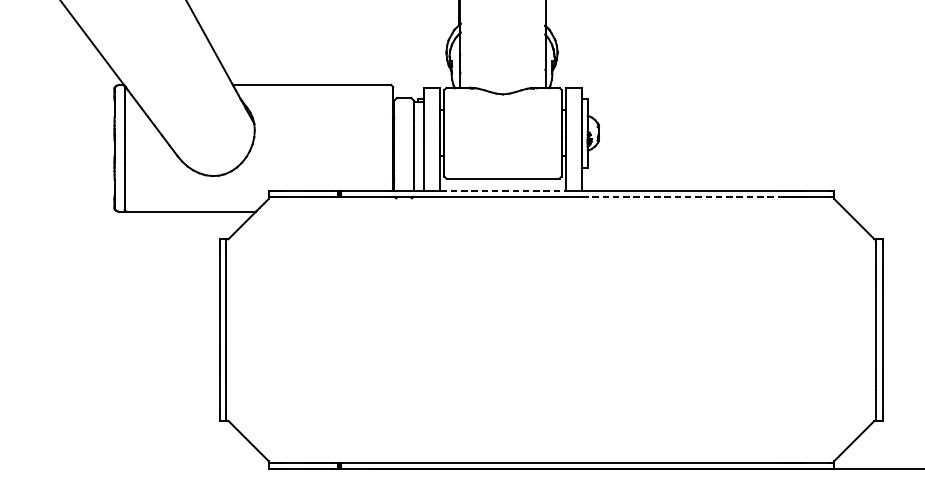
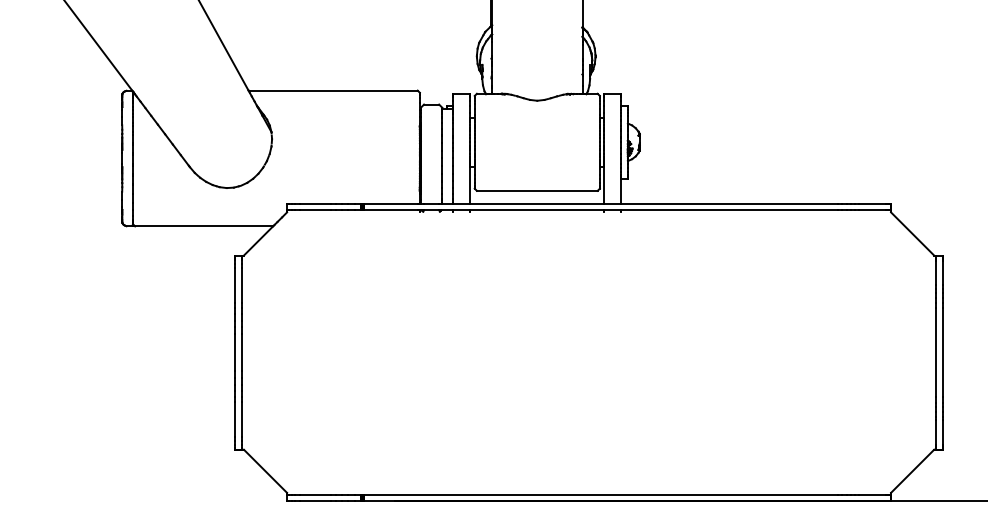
line: (503, 190) -> (537, 203), dashed -> solid
line: (682, 197) -> (729, 210), dashed -> solid

